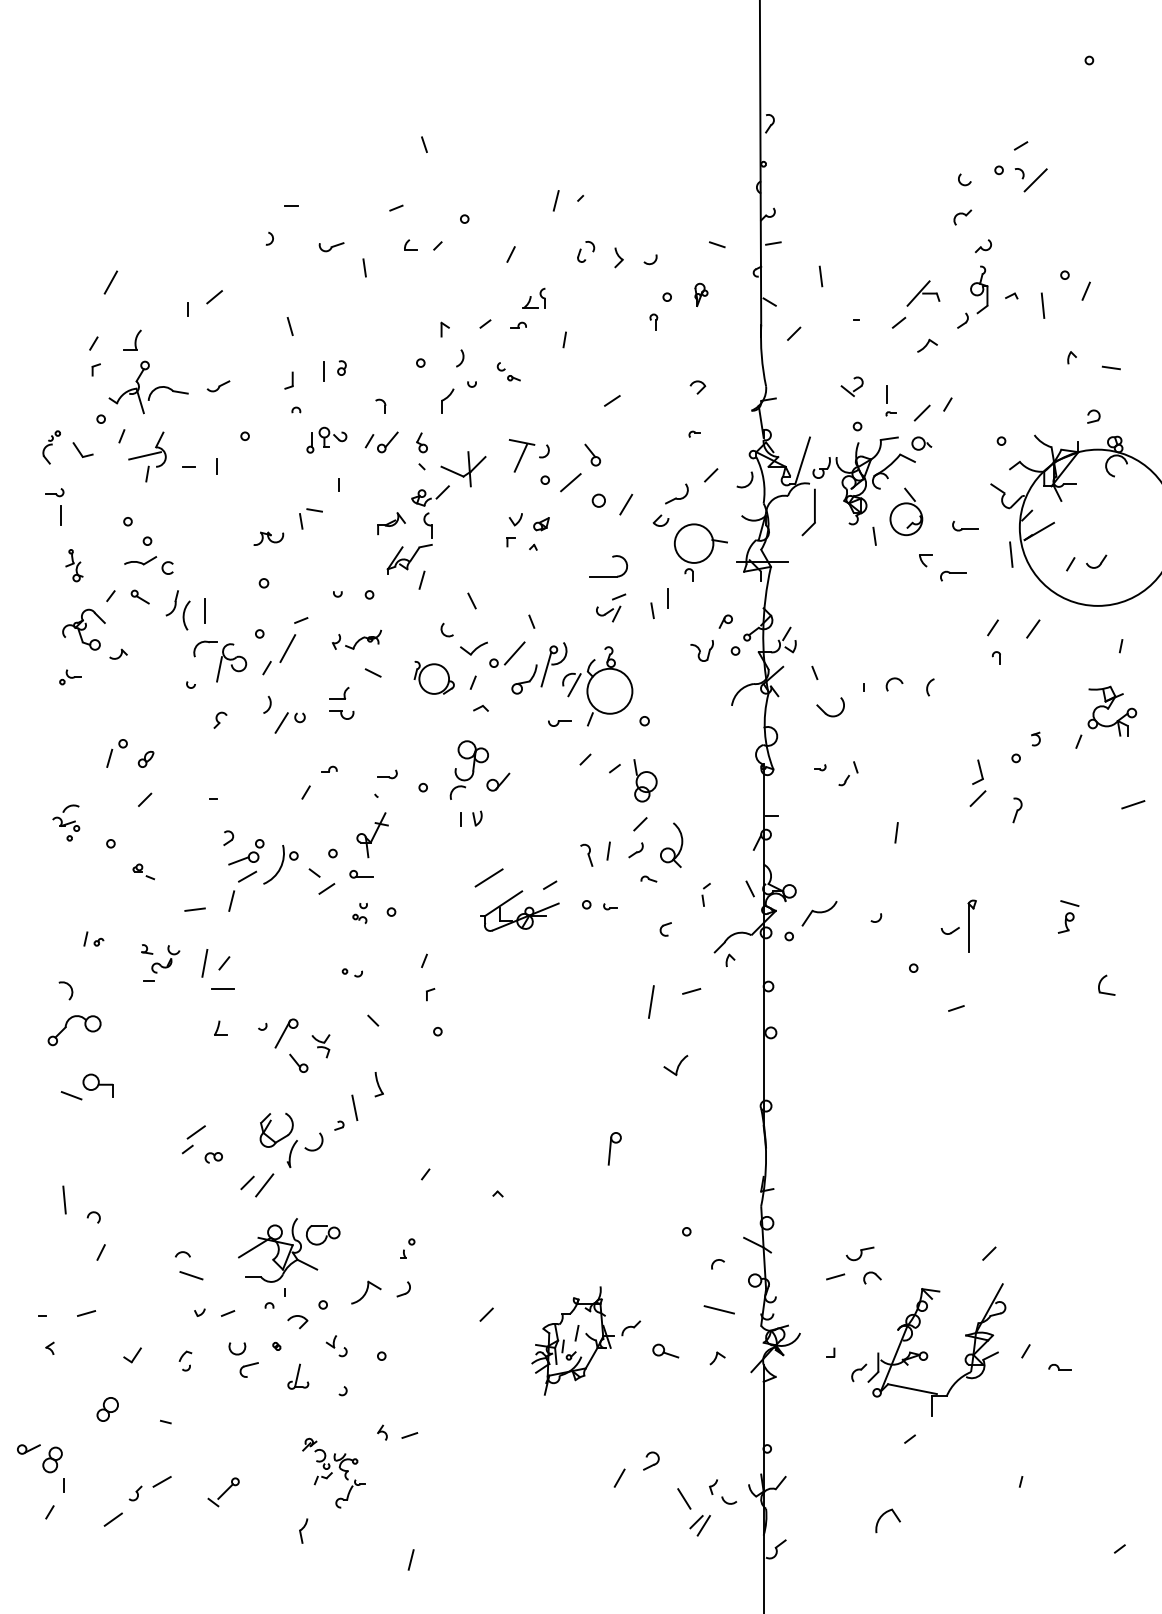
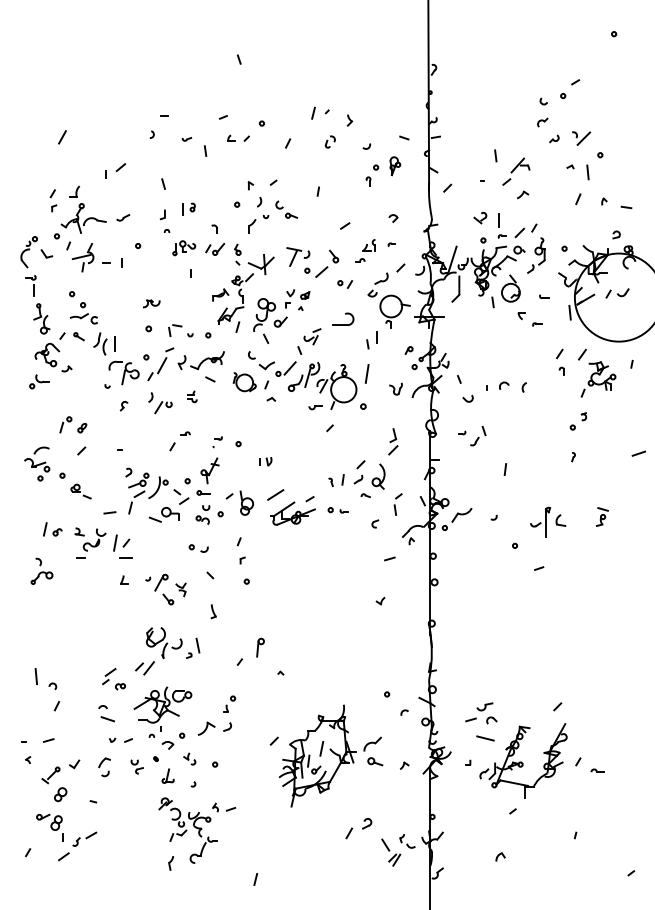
line: (423, 144) -> (238, 59), moved
part: (1031, 179) -> (581, 138), moved
part: (330, 247) -> (186, 139), size x0.62
part: (618, 258) -> (349, 120), moved
line: (820, 275) -> (495, 155), moved
line: (110, 282) -> (62, 137), moved
line: (1086, 291) -> (578, 199), moved
part: (701, 295) -> (395, 166), size x1.43
part: (973, 297) -> (536, 255), moved
part: (527, 307) -> (365, 250), moved
part: (508, 371) -> (286, 209), size x1.67
part: (889, 399) -> (501, 225), size x1.43
part: (50, 447) -> (28, 252), size x1.67
part: (611, 504) -> (344, 284), size x0.62
part: (311, 518) -> (175, 330), moved
part: (965, 525) -> (544, 296), size x0.62
part: (1086, 563) -> (617, 293), moved
part: (73, 564) -> (41, 318), size x1.67
part: (953, 575) -> (537, 324), size x0.62
part: (611, 607) -> (312, 336), moved
part: (355, 639) -> (200, 360), size x1.67
part: (701, 650) -> (395, 388), moved
part: (70, 676) -> (39, 381), size x1.67
part: (341, 703) -> (192, 396), size x0.62
part: (829, 706) -> (467, 398), size x0.62
part: (1106, 717) -> (598, 379), moved
part: (479, 768) -> (270, 314), moved
part: (848, 774) -> (478, 436), size x1.43
part: (632, 779) -> (239, 502), moved
part: (978, 783) -> (393, 441), moved
part: (385, 784) -> (217, 442), size x0.71
part: (1017, 811) -> (573, 457), size x0.62
part: (66, 822) -> (37, 463), size x1.67
part: (586, 855) -> (330, 482), size x0.62
part: (142, 871) -> (80, 491), size x1.67
part: (705, 894) -> (397, 504), size x1.67
part: (359, 912) -> (202, 514), size x1.67
part: (93, 939) -> (52, 529), size x1.67
part: (160, 962) -> (90, 542), size x1.43
part: (352, 972) -> (198, 548), size x1.67
part: (1106, 985) -> (560, 520), moved
line: (650, 1001) -> (366, 373), moved
part: (73, 1011) -> (41, 570), size x0.71
part: (675, 1066) -> (380, 601), size x0.62
part: (87, 1086) -> (164, 514), moved
part: (346, 1111) -> (193, 647), moved
part: (201, 1144) -> (113, 679), moved
part: (614, 1148) -> (260, 647), moved
part: (407, 1247) -> (229, 703), size x1.43
line: (719, 1309) -> (485, 738), moved
part: (586, 1340) -> (330, 755), size x1.67
part: (242, 1359) -> (136, 766), size x0.71
part: (185, 1361) -> (104, 767), size x1.67
part: (39, 1467) -> (49, 827), moved
part: (332, 1473) -> (187, 830), size x1.67
part: (222, 1492) -> (50, 775), moved
part: (887, 1519) -> (500, 856), size x0.62
line: (410, 1559) -> (255, 879), moved

